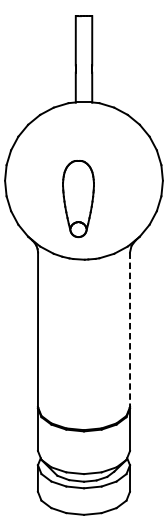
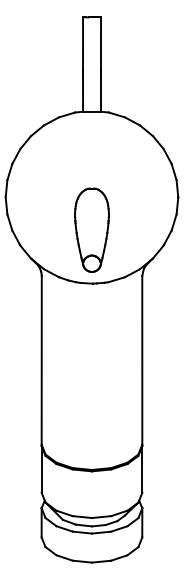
part: (78, 198) -> (91, 229), moved
line: (130, 329) -> (142, 360), dashed -> solid

